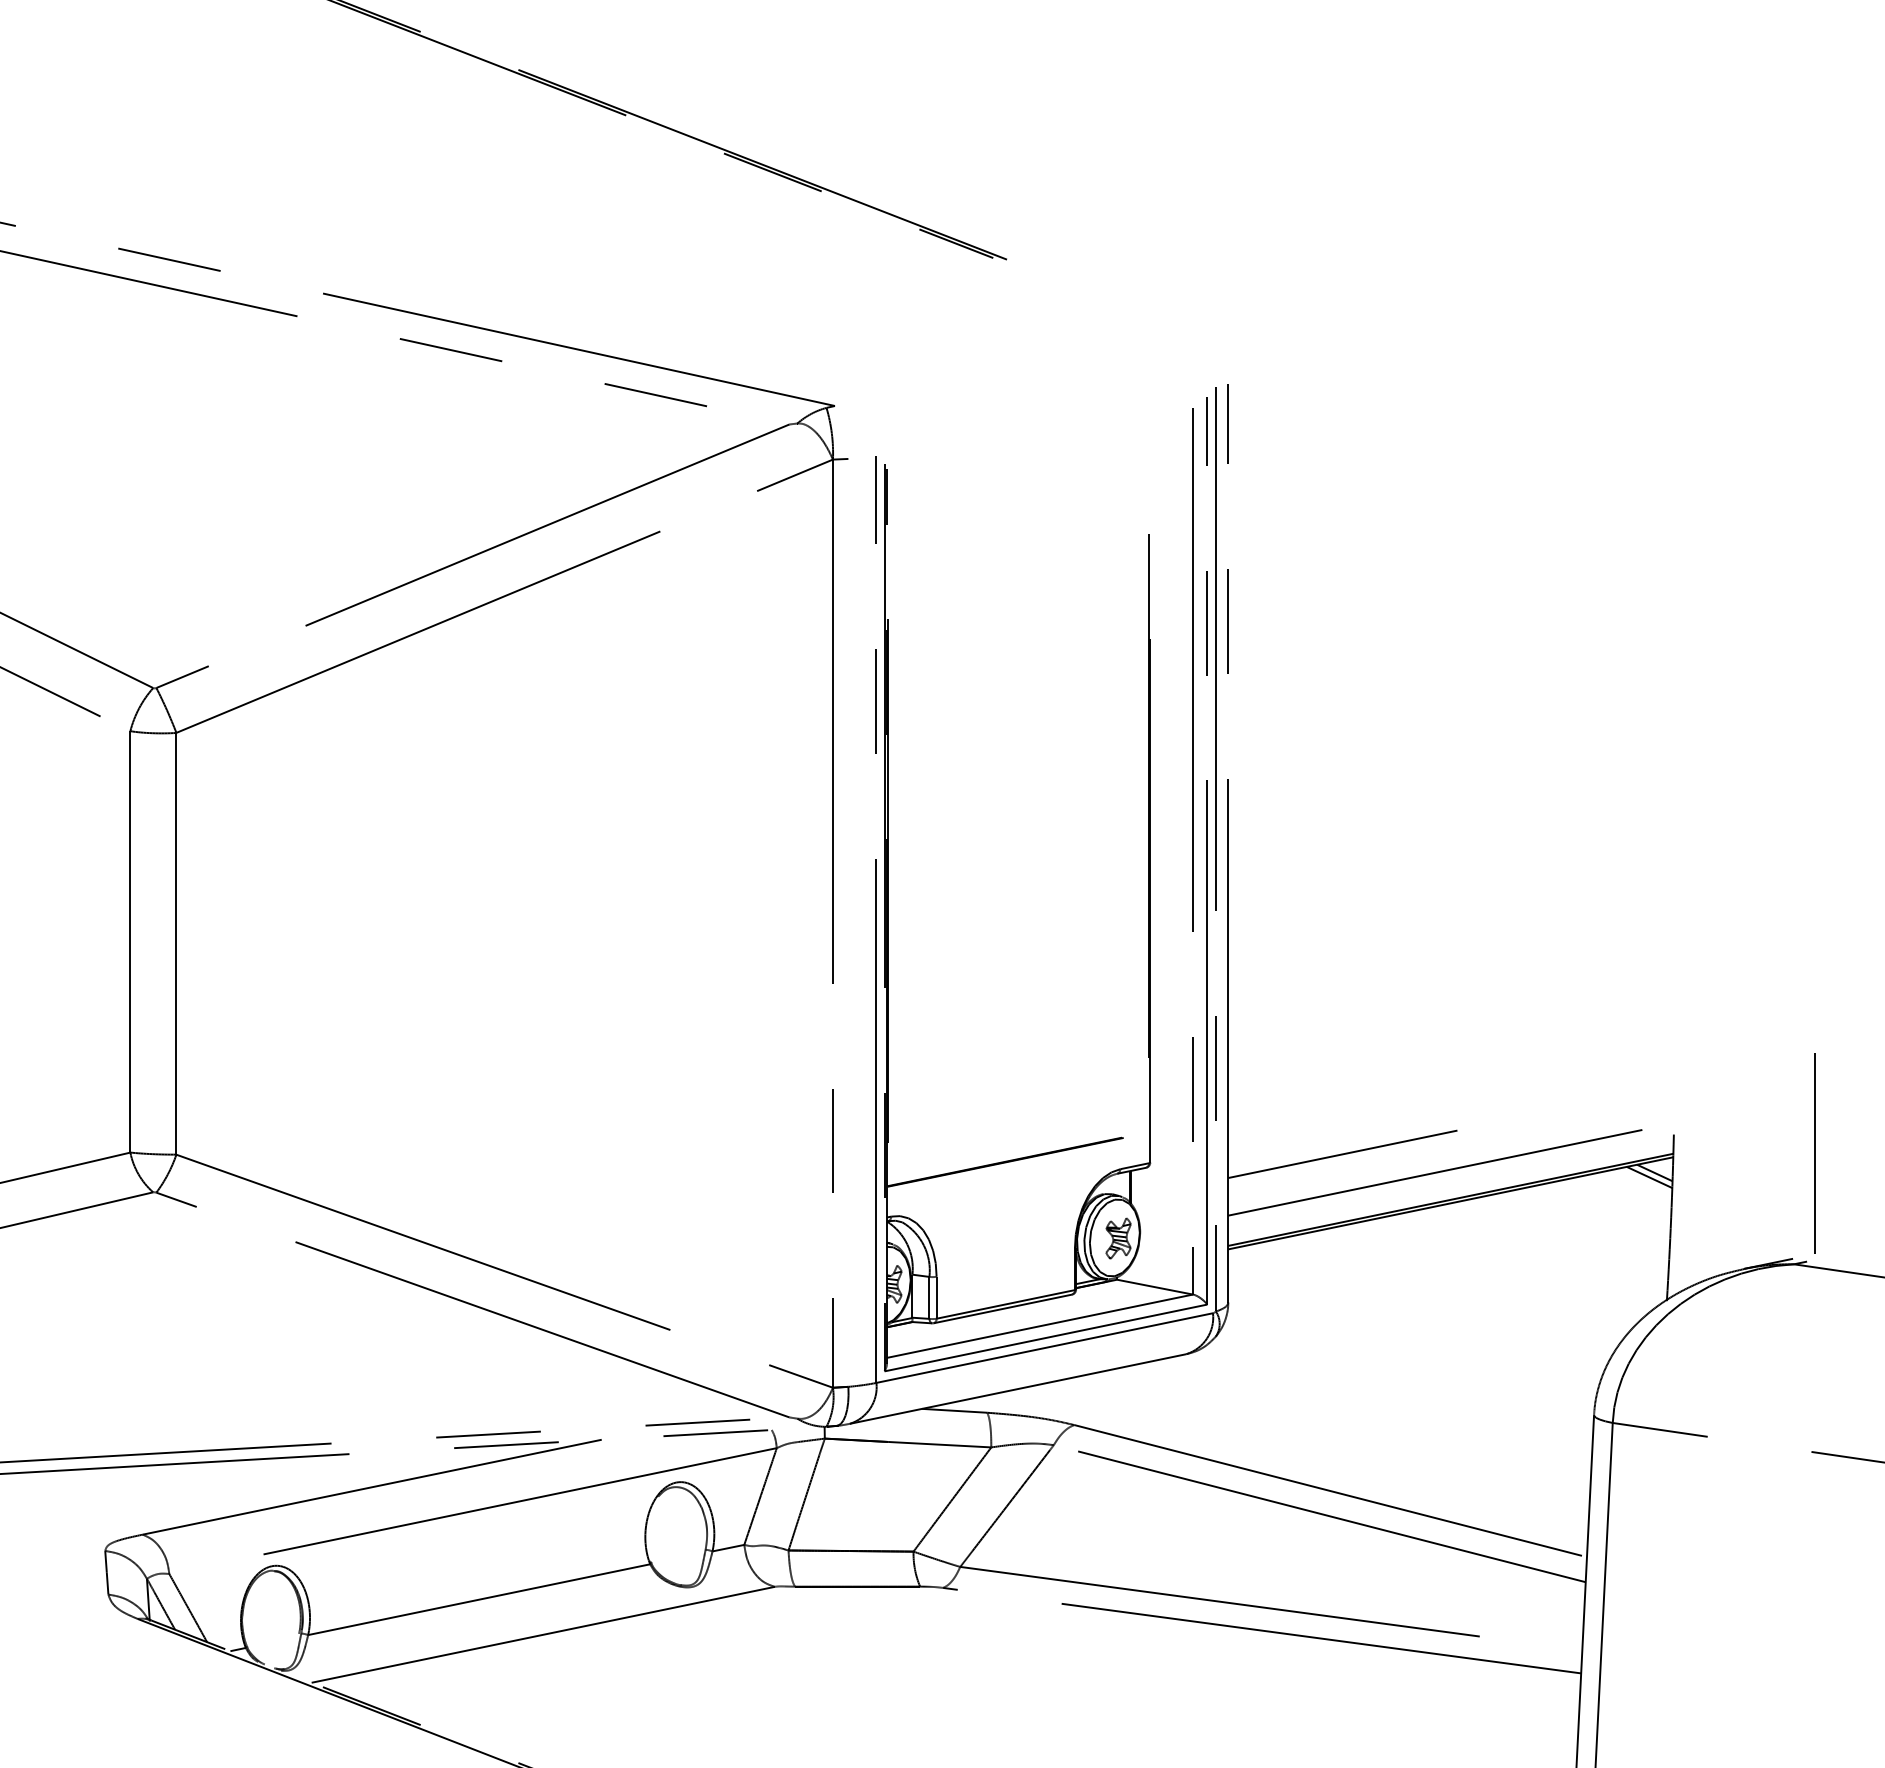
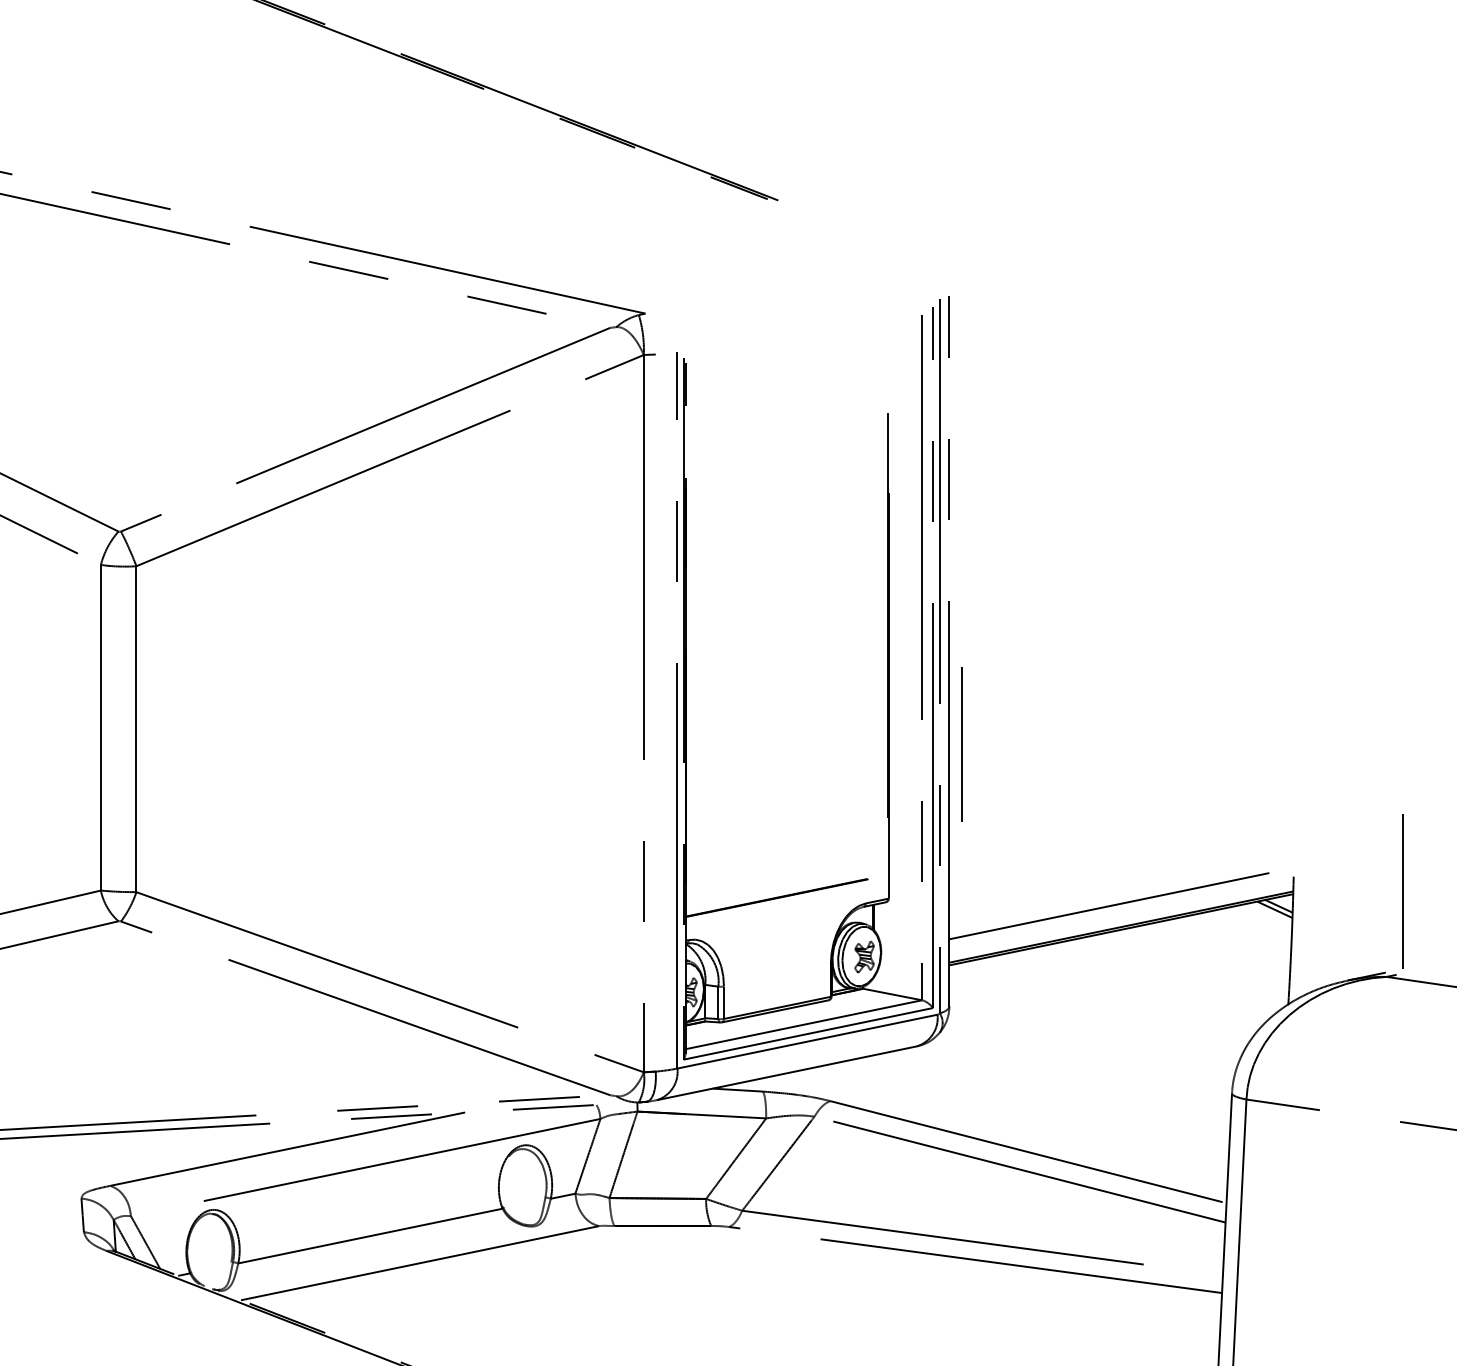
line: (1244, 963) -> (961, 744), added
line: (1342, 1153) -> (1037, 891), removed

